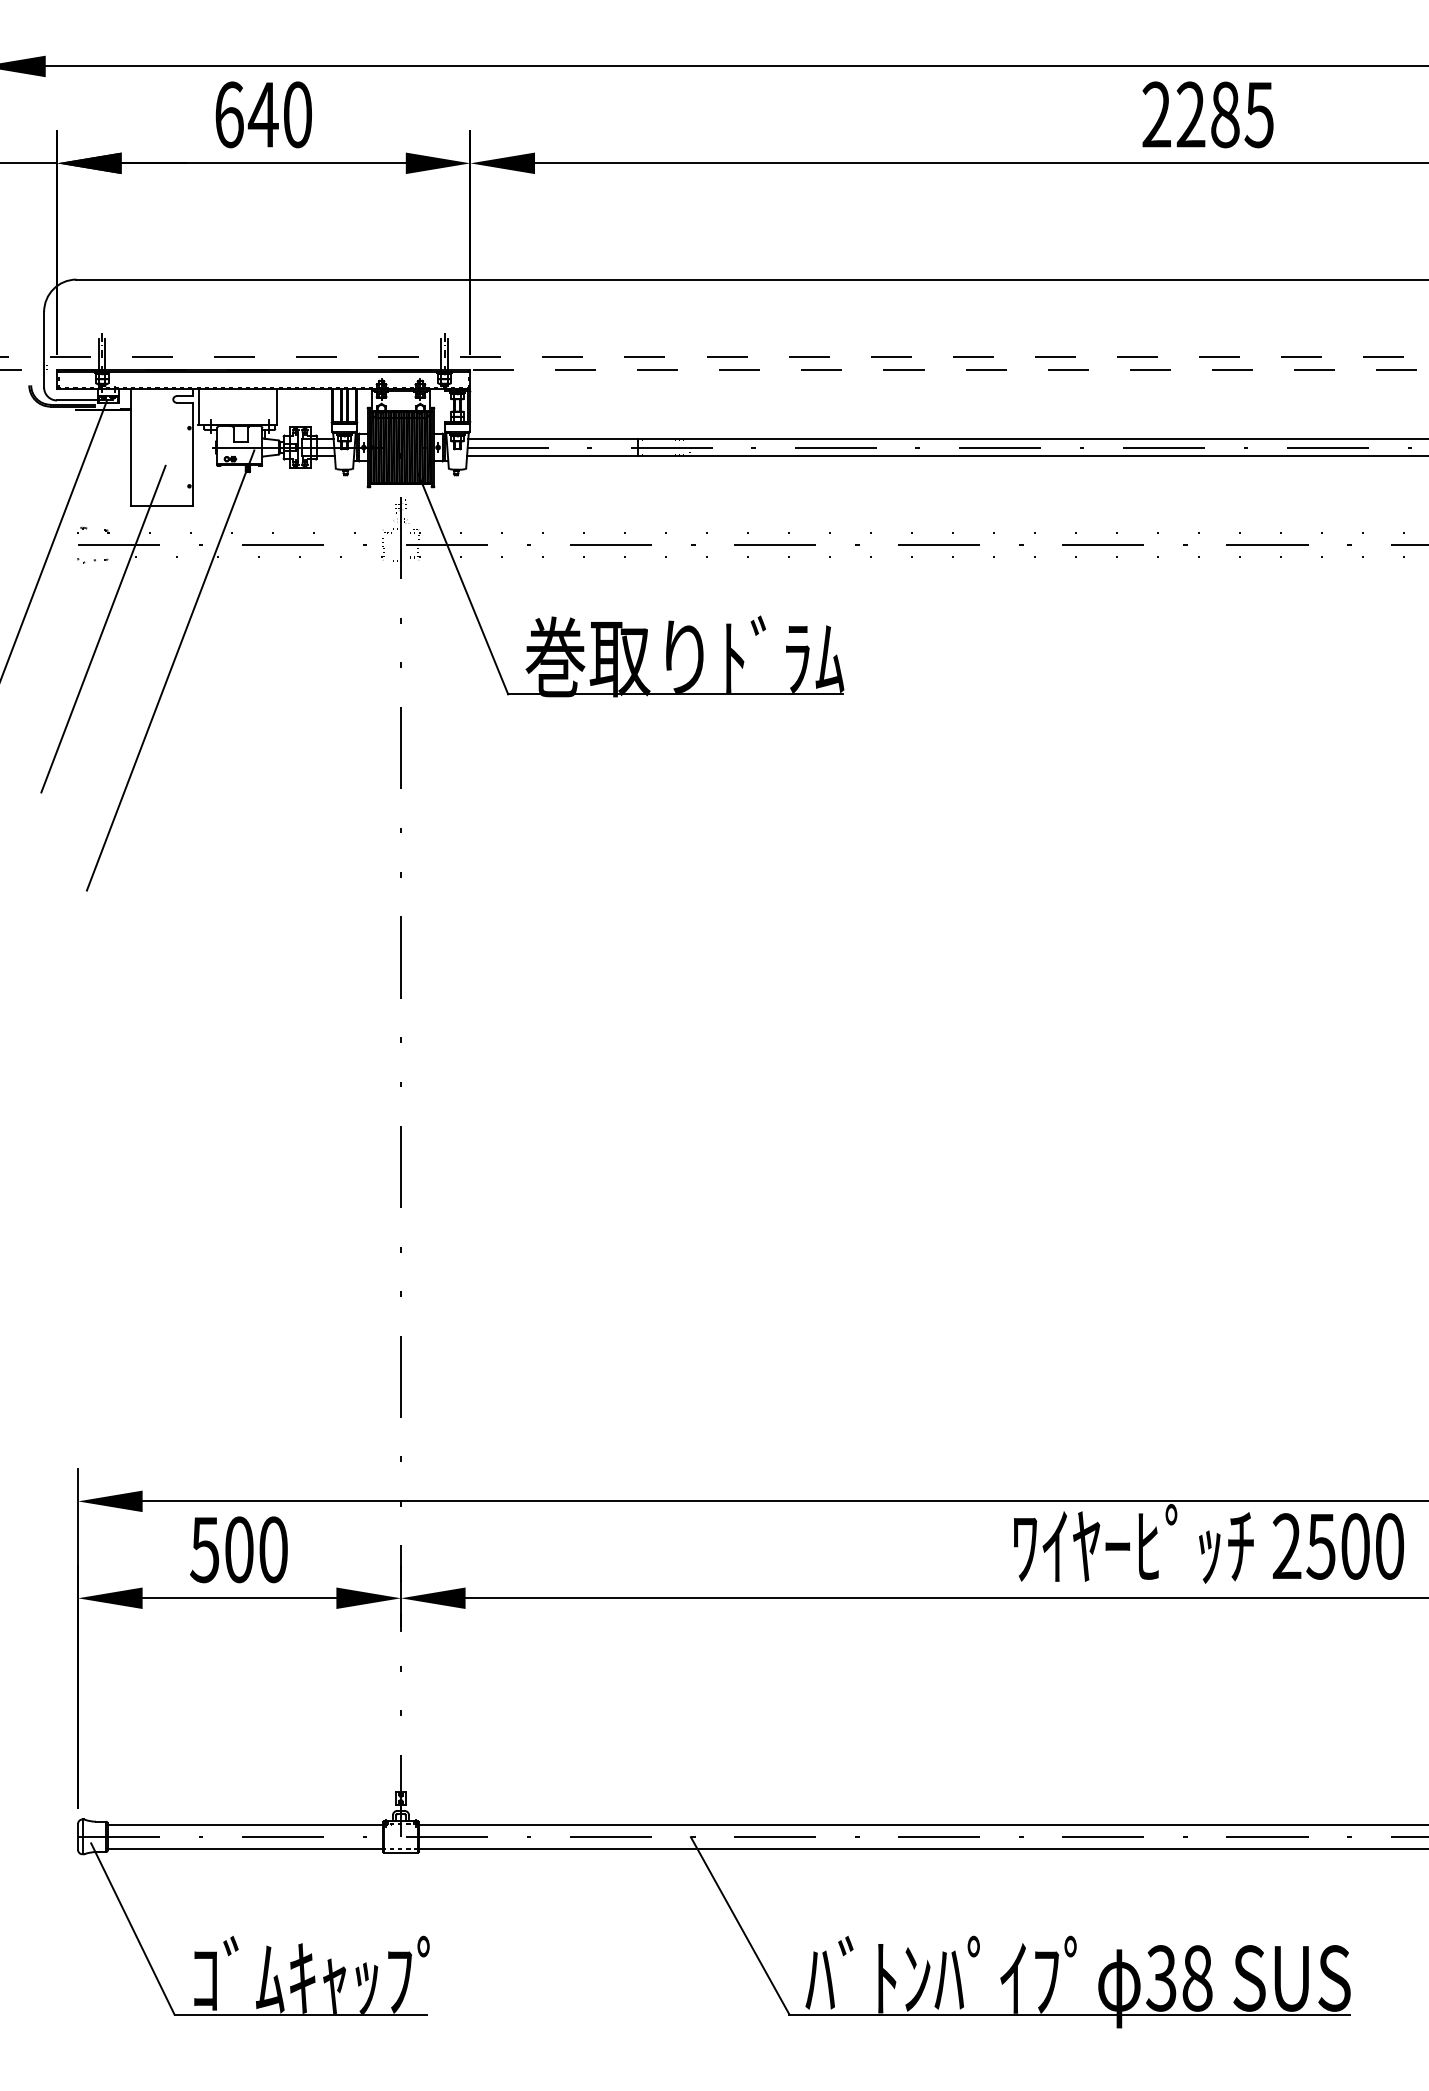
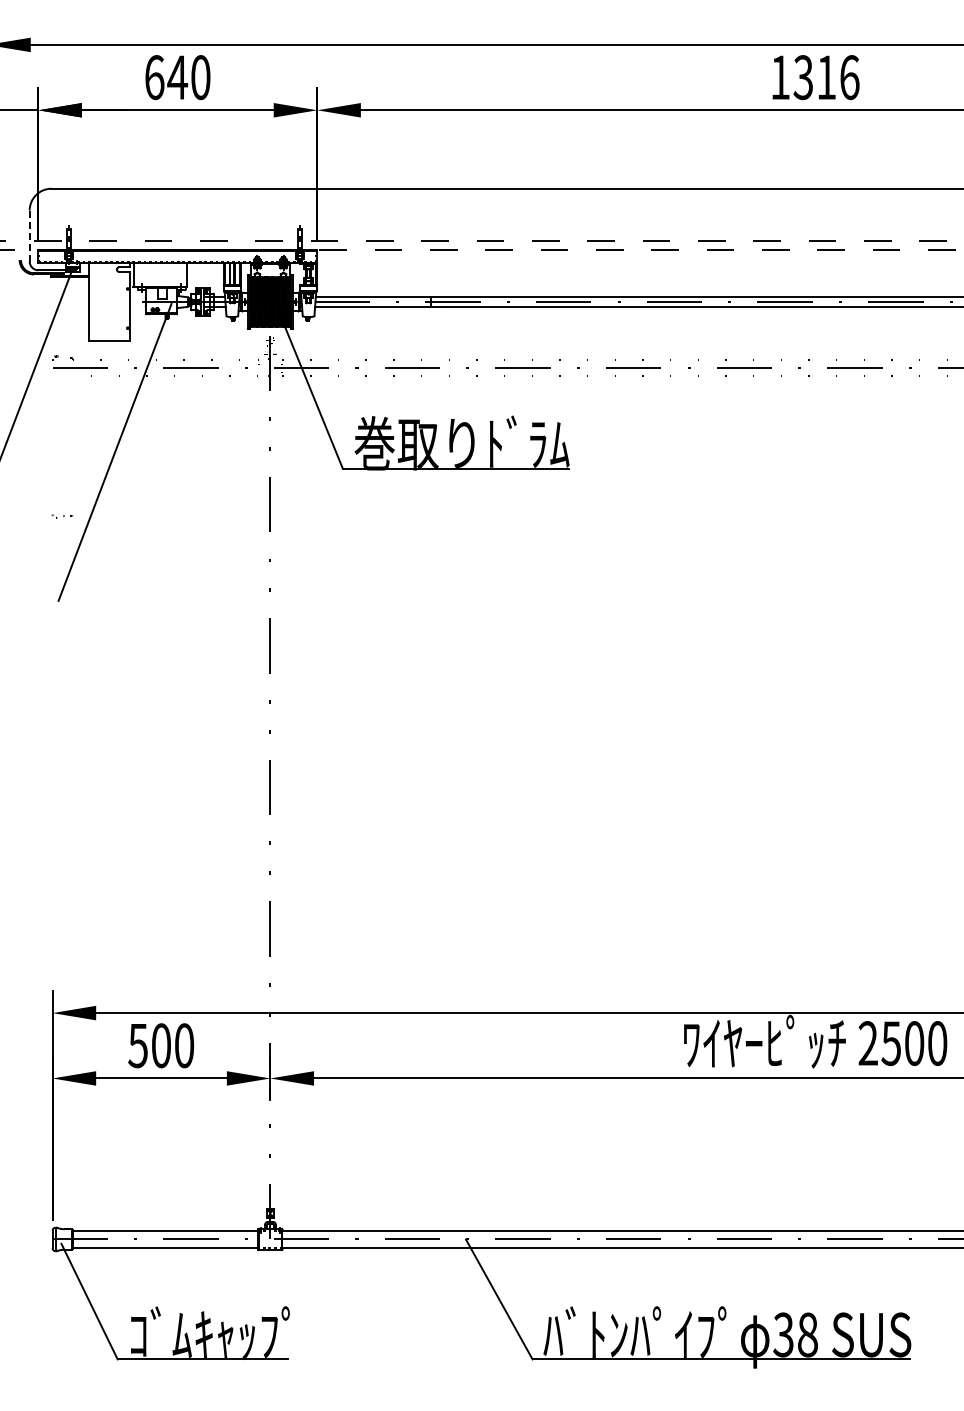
text: (1207, 114) -> (814, 77), 2285 -> 1316
line: (43, 350) -> (29, 236), solid -> dashed
part: (92, 560) -> (62, 516), moved
line: (103, 629) -> (69, 424), removed

